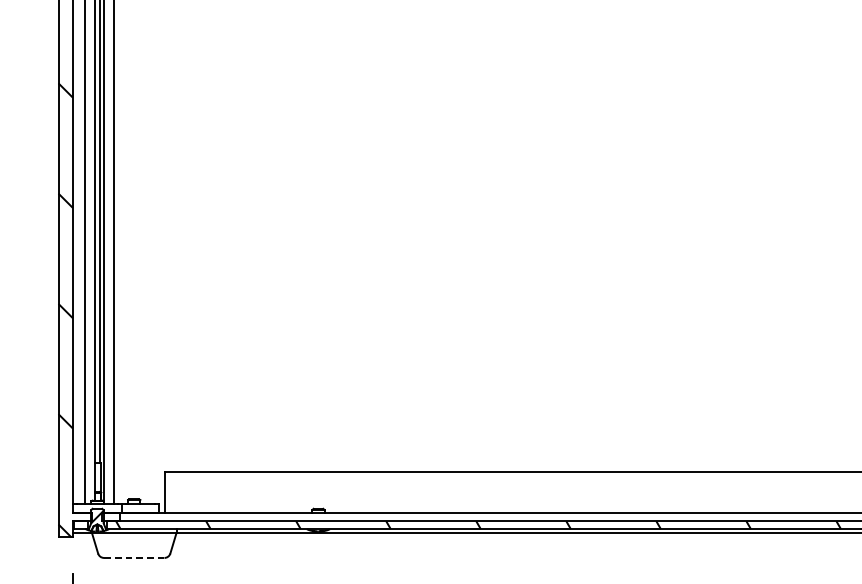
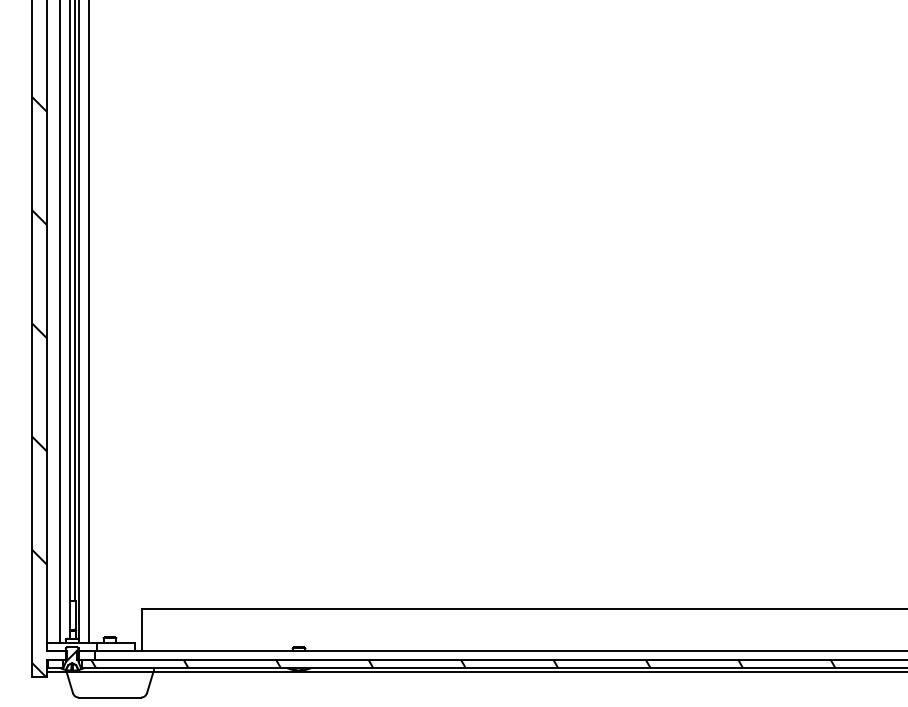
line: (133, 557) -> (109, 697), dashed -> solid

